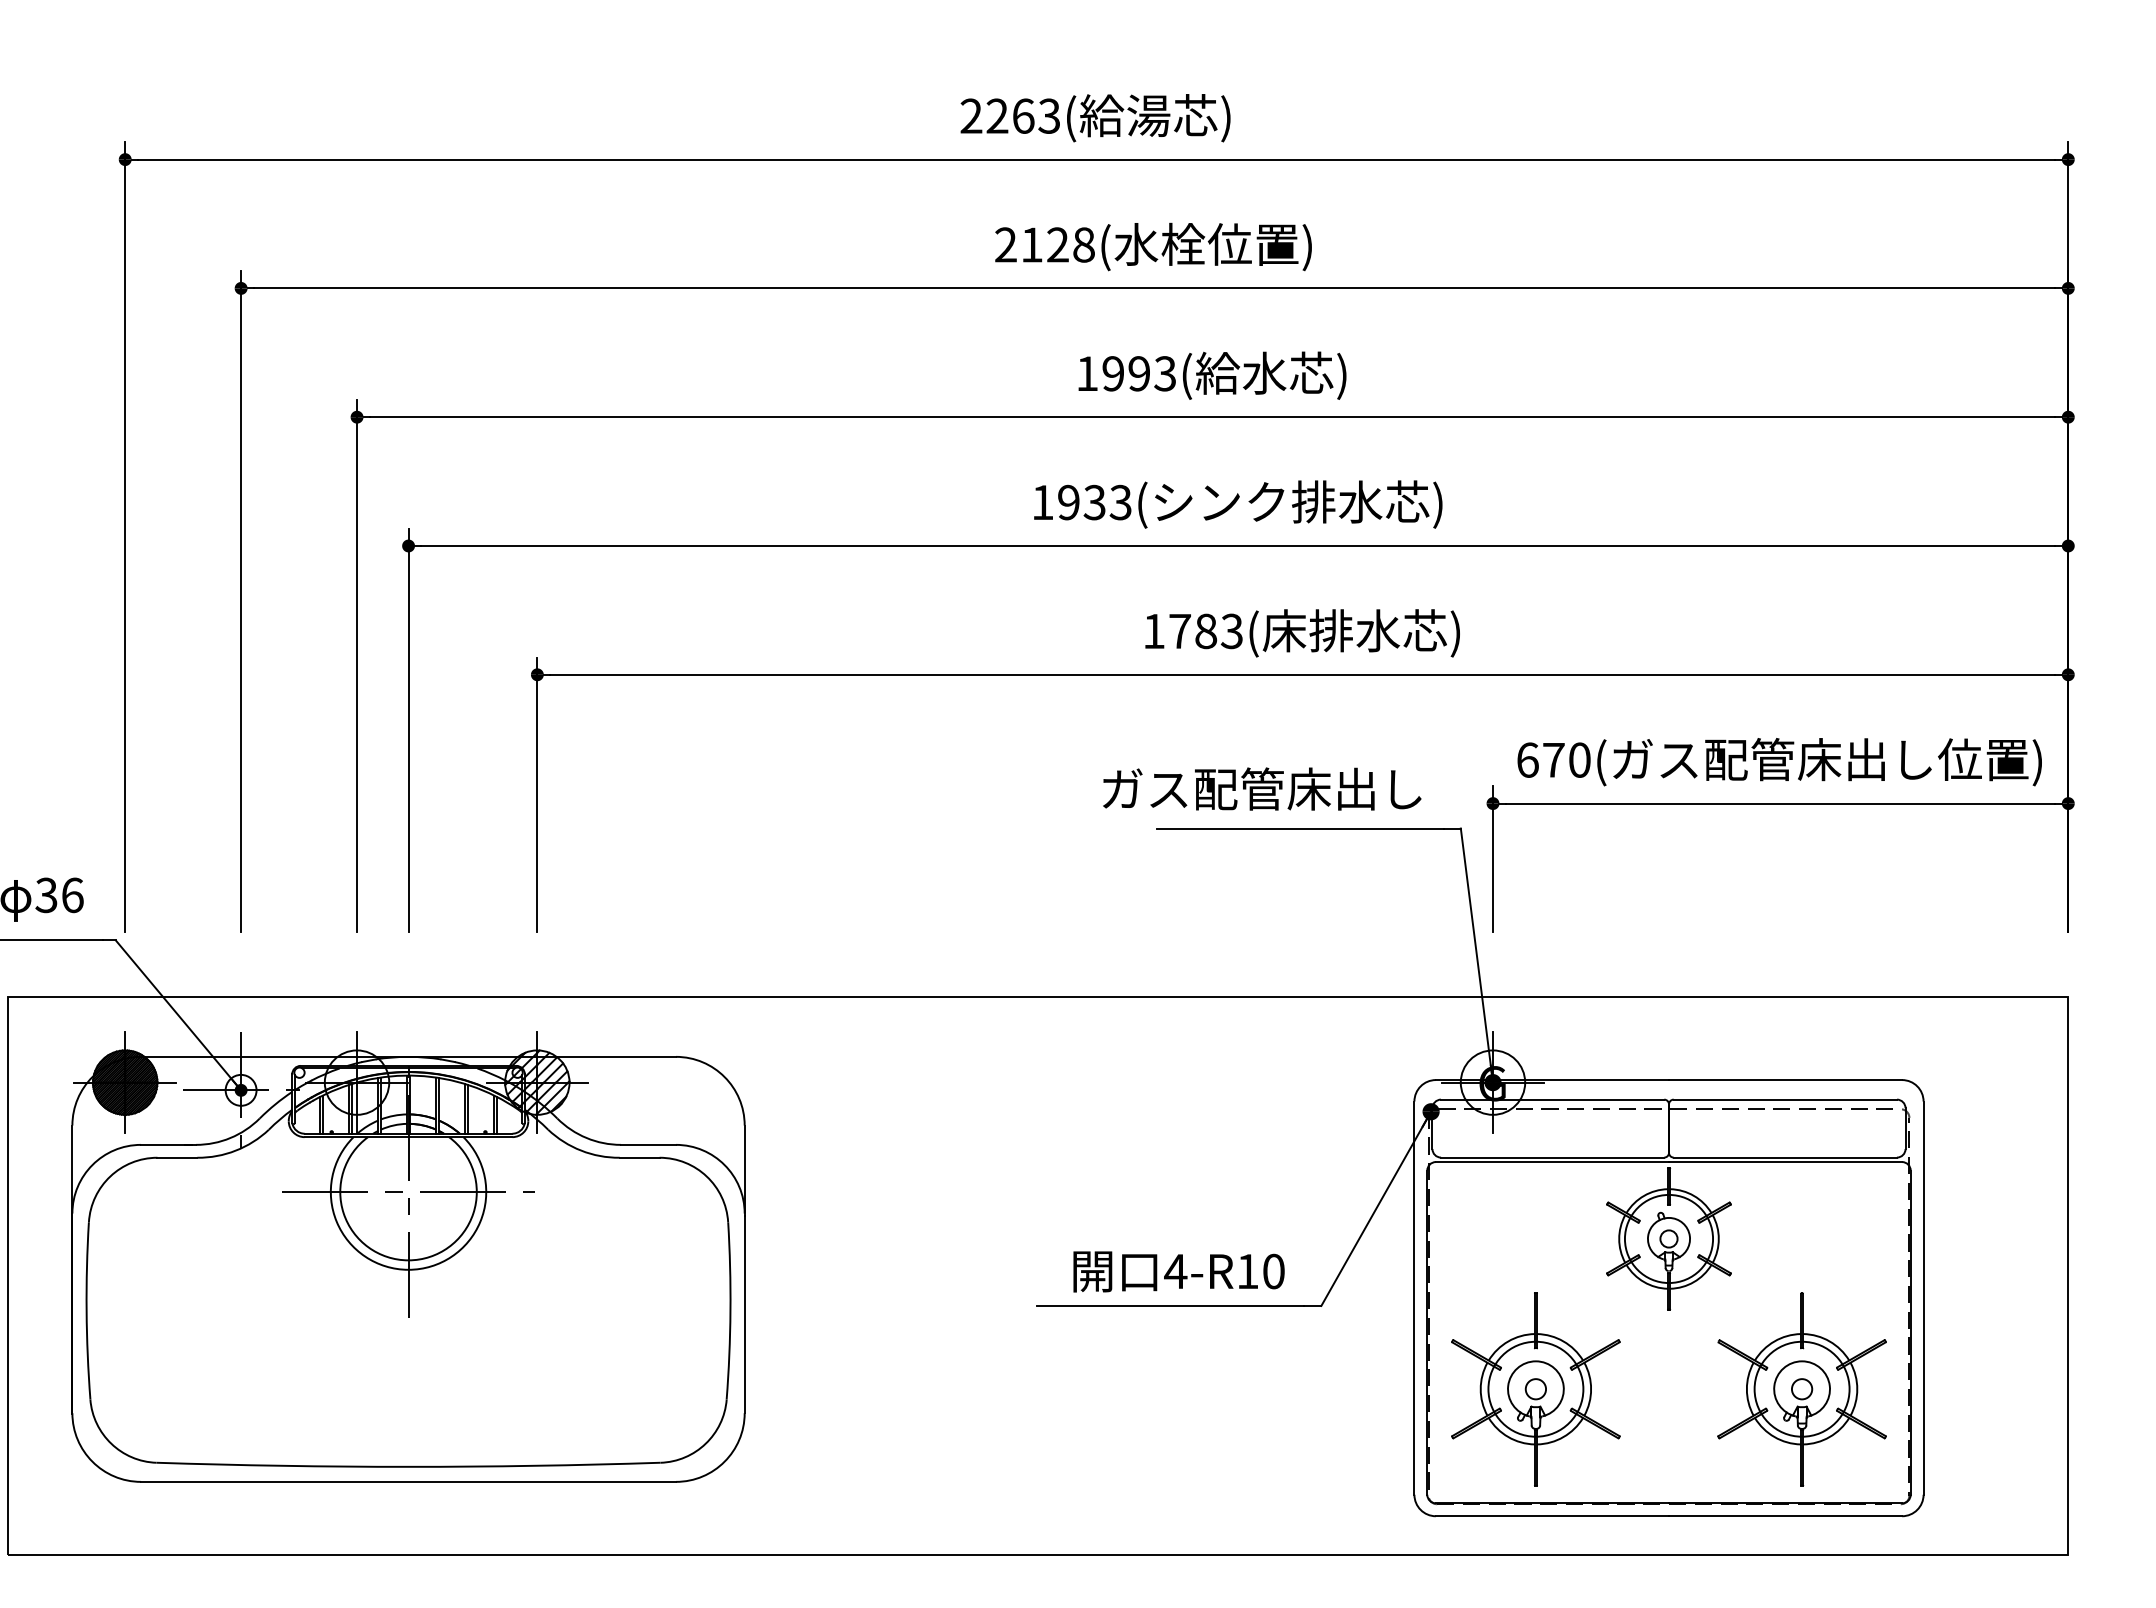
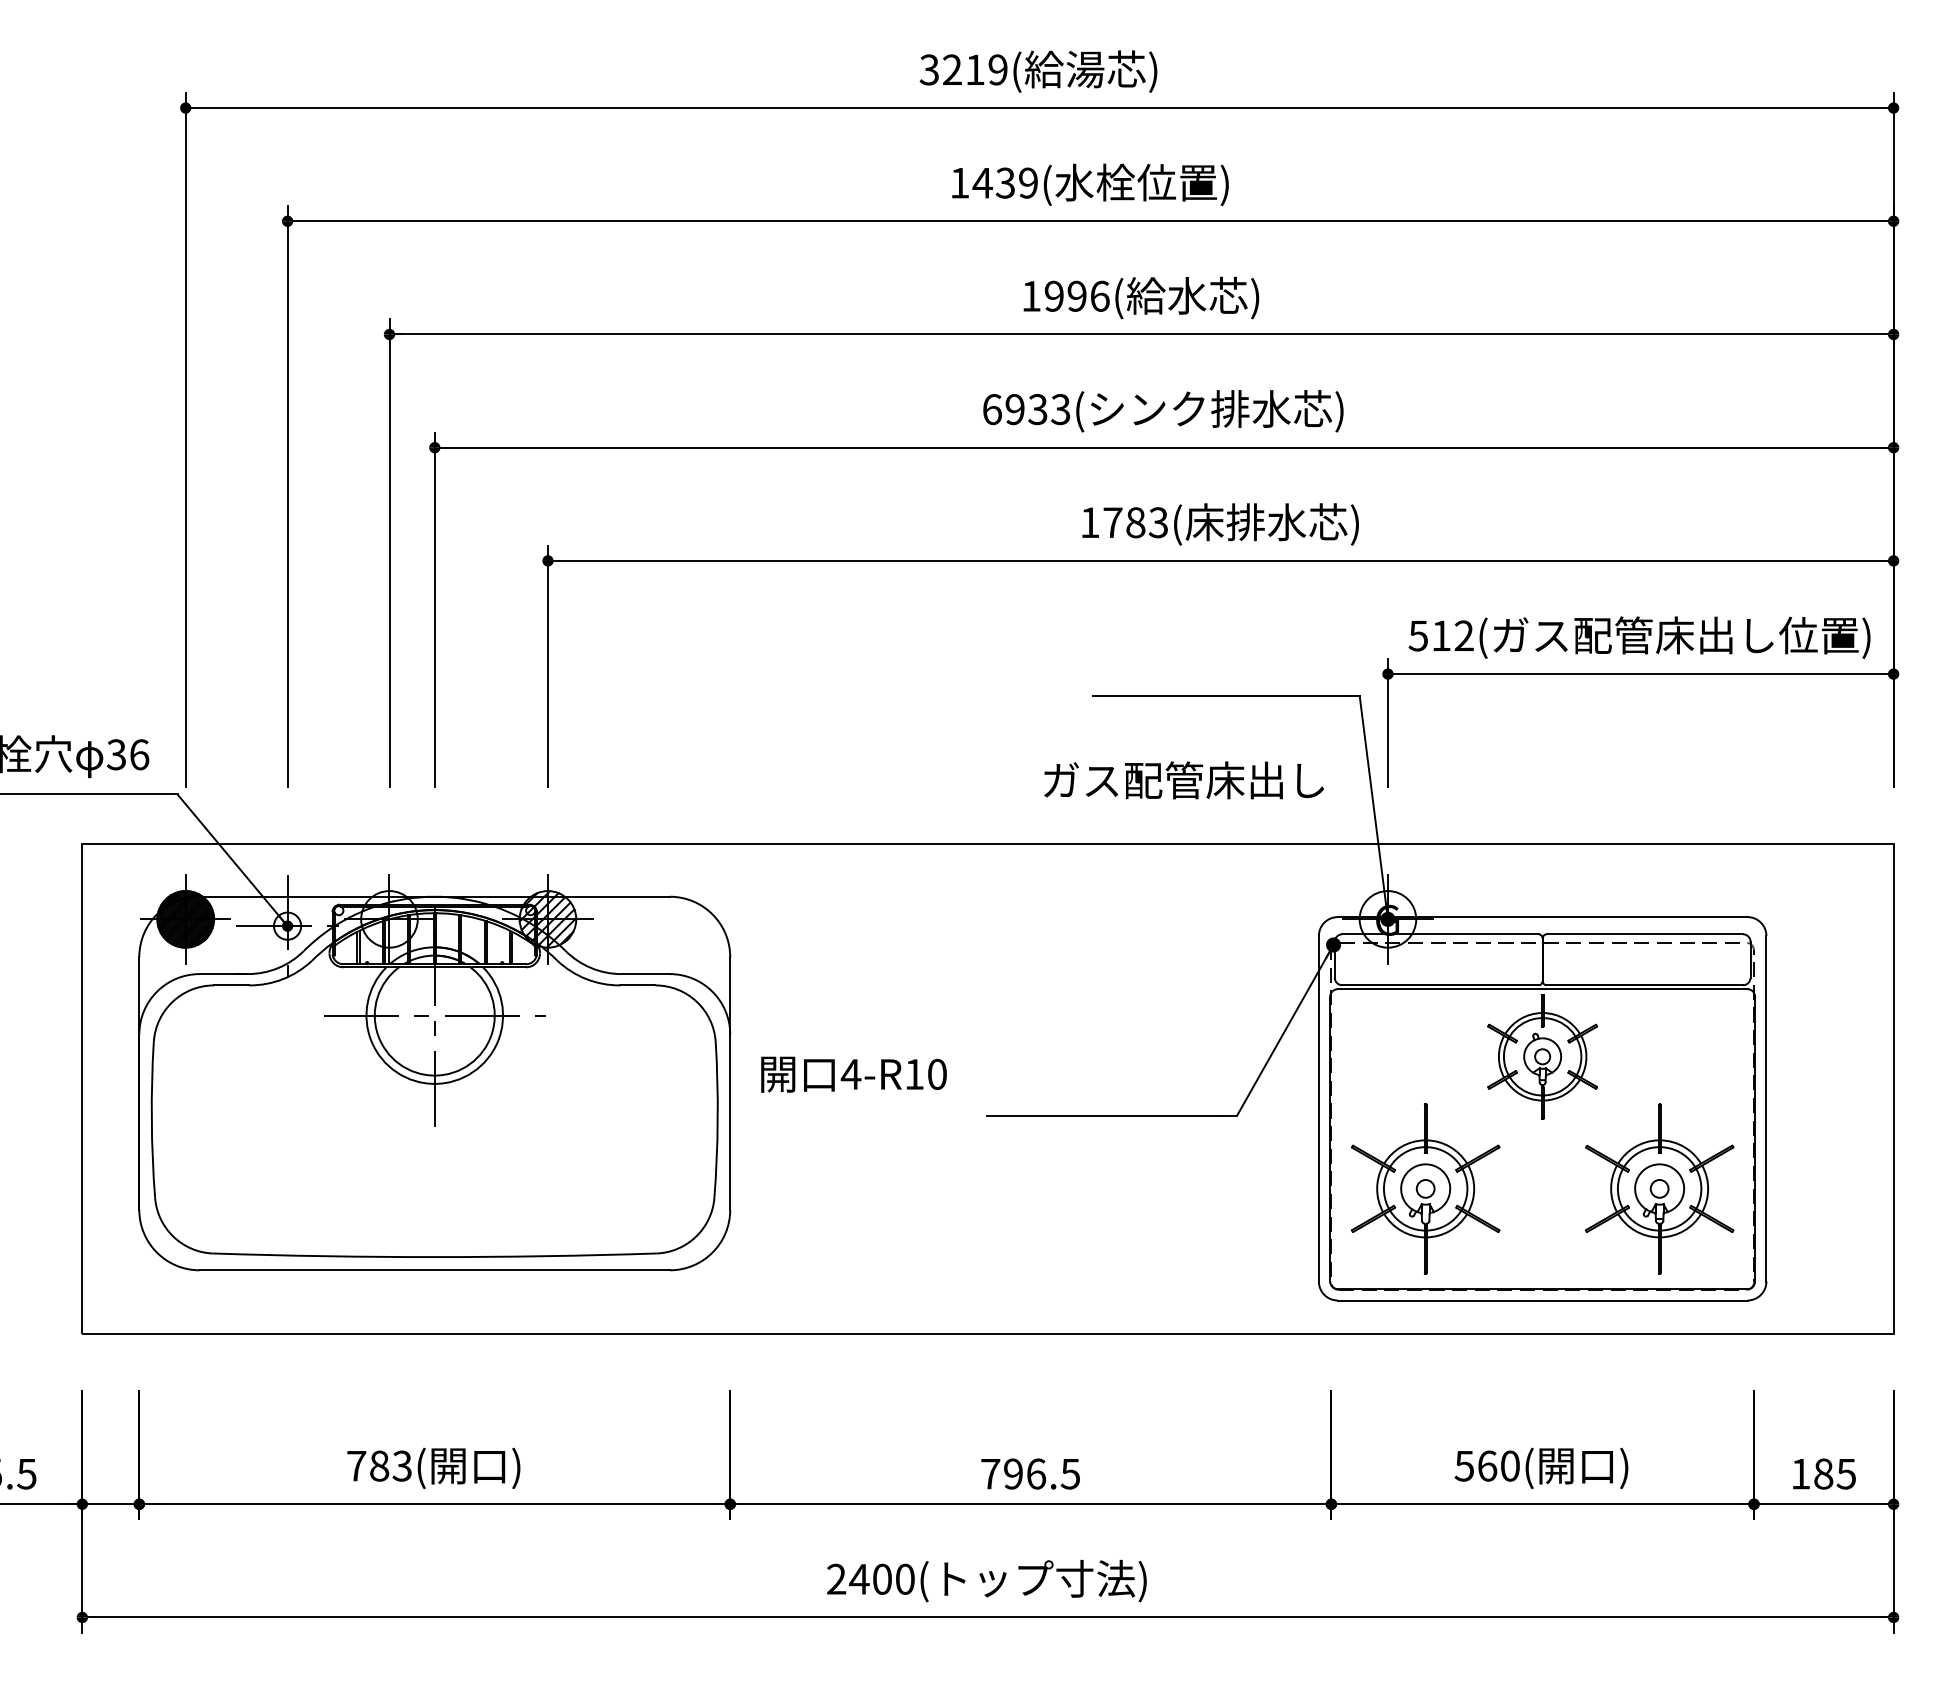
text: (1010, 115) -> (963, 69), 2263 -> 3219
text: (1045, 244) -> (994, 182), 2128( -> 1439(
text: (1164, 372) -> (1099, 295), 1993 -> 1996
text: (1043, 502) -> (992, 409), 1933 -> 6933
text: (1552, 759) -> (1440, 635), 670 -> 512
text: (1261, 789) -> (1183, 780), moved
text: (1178, 1271) -> (853, 1074), moved

